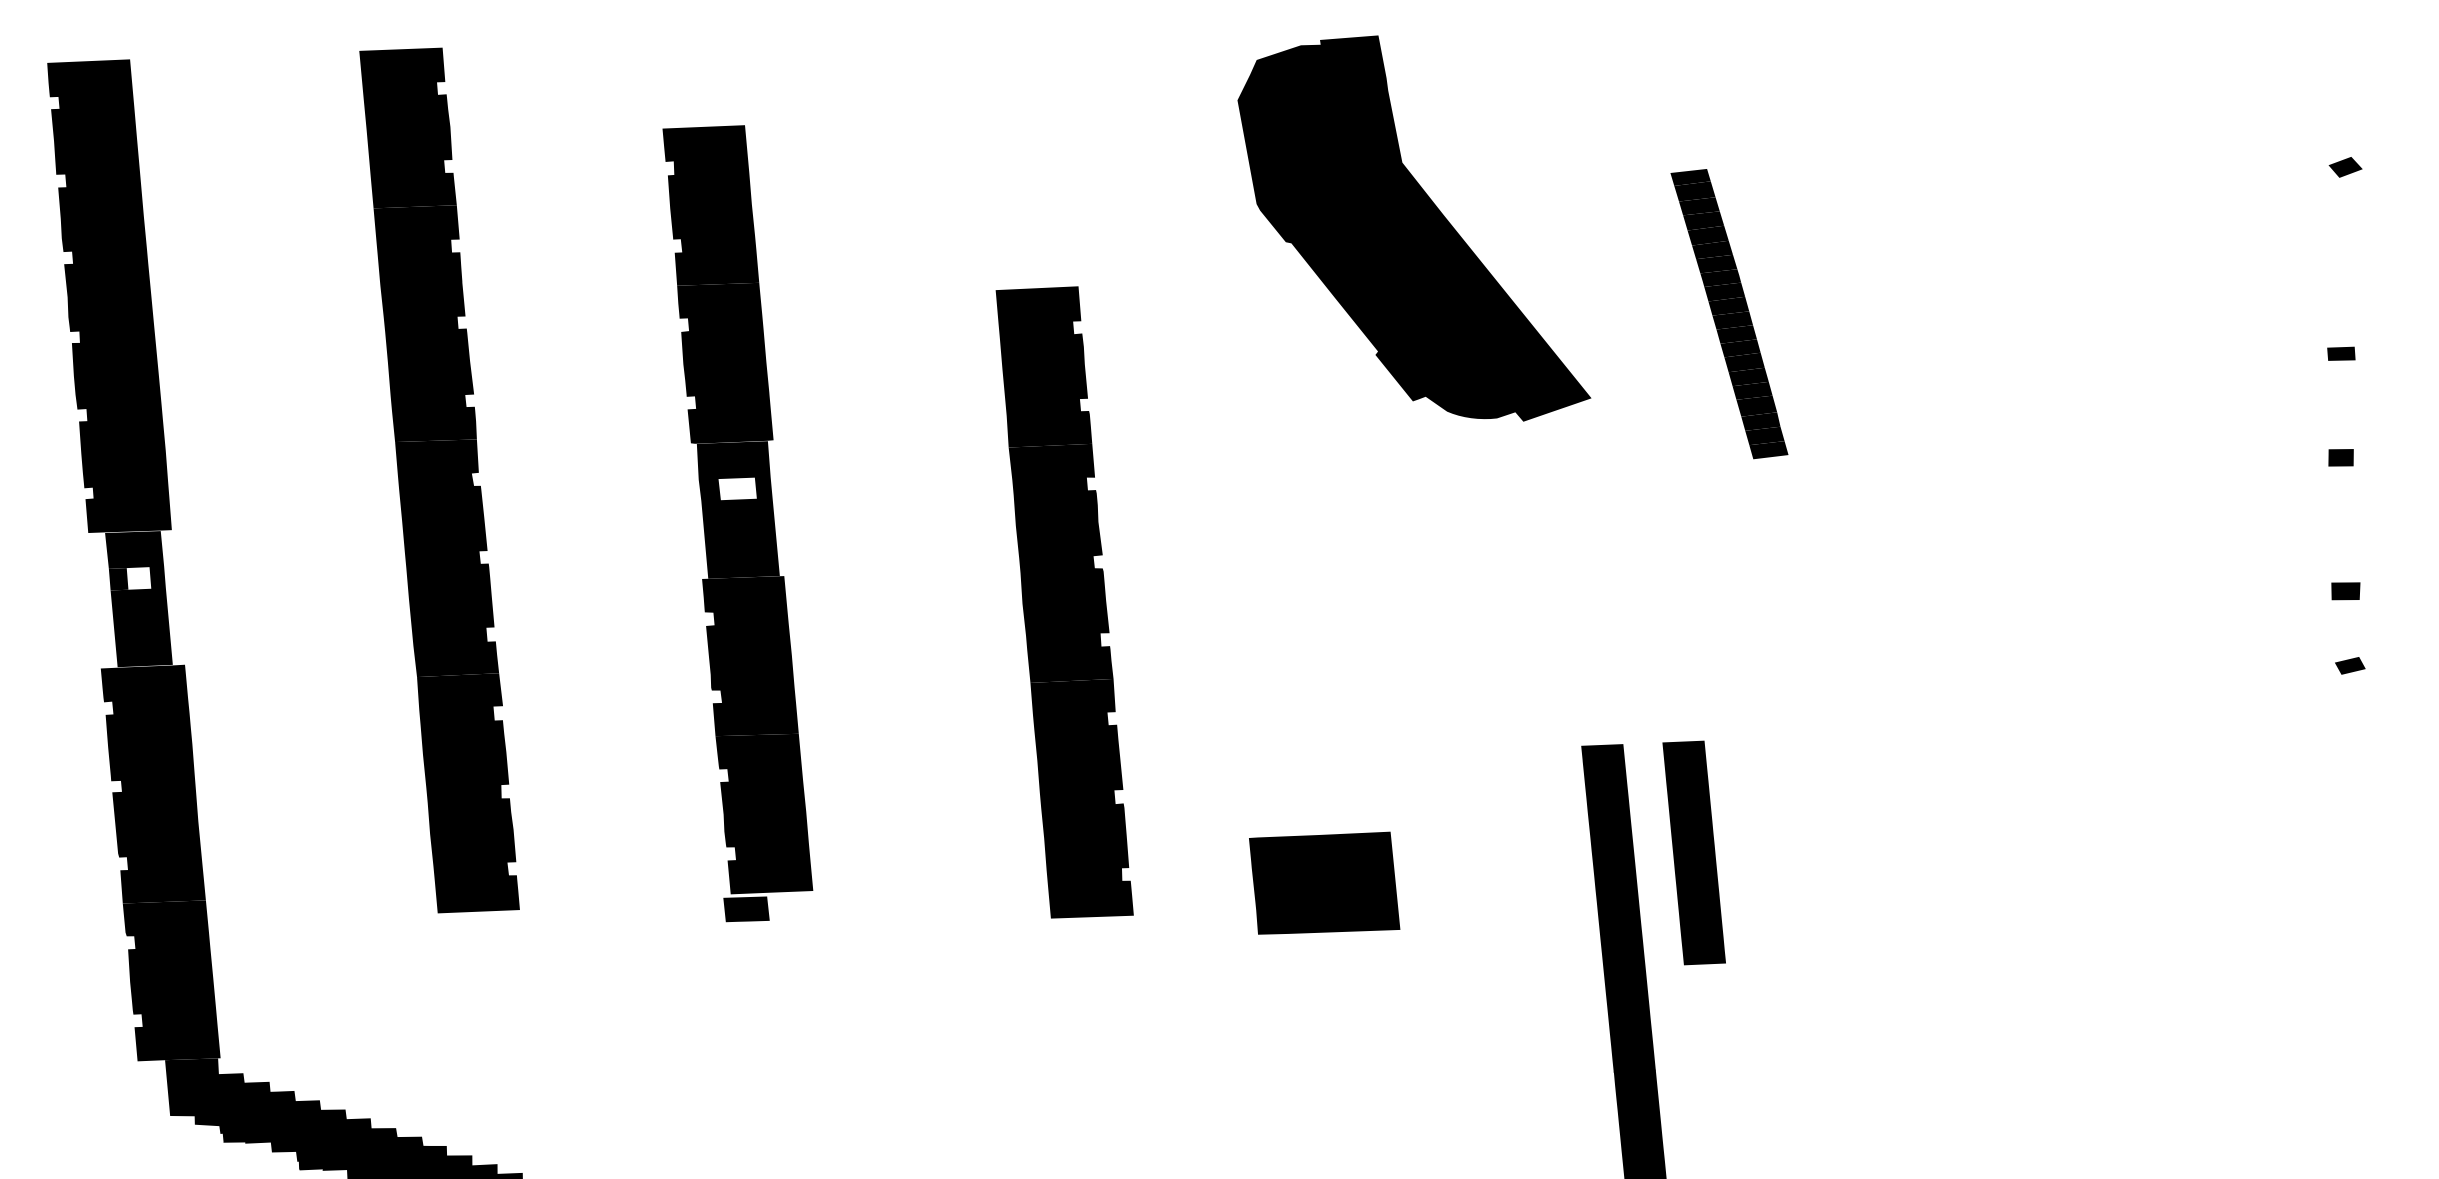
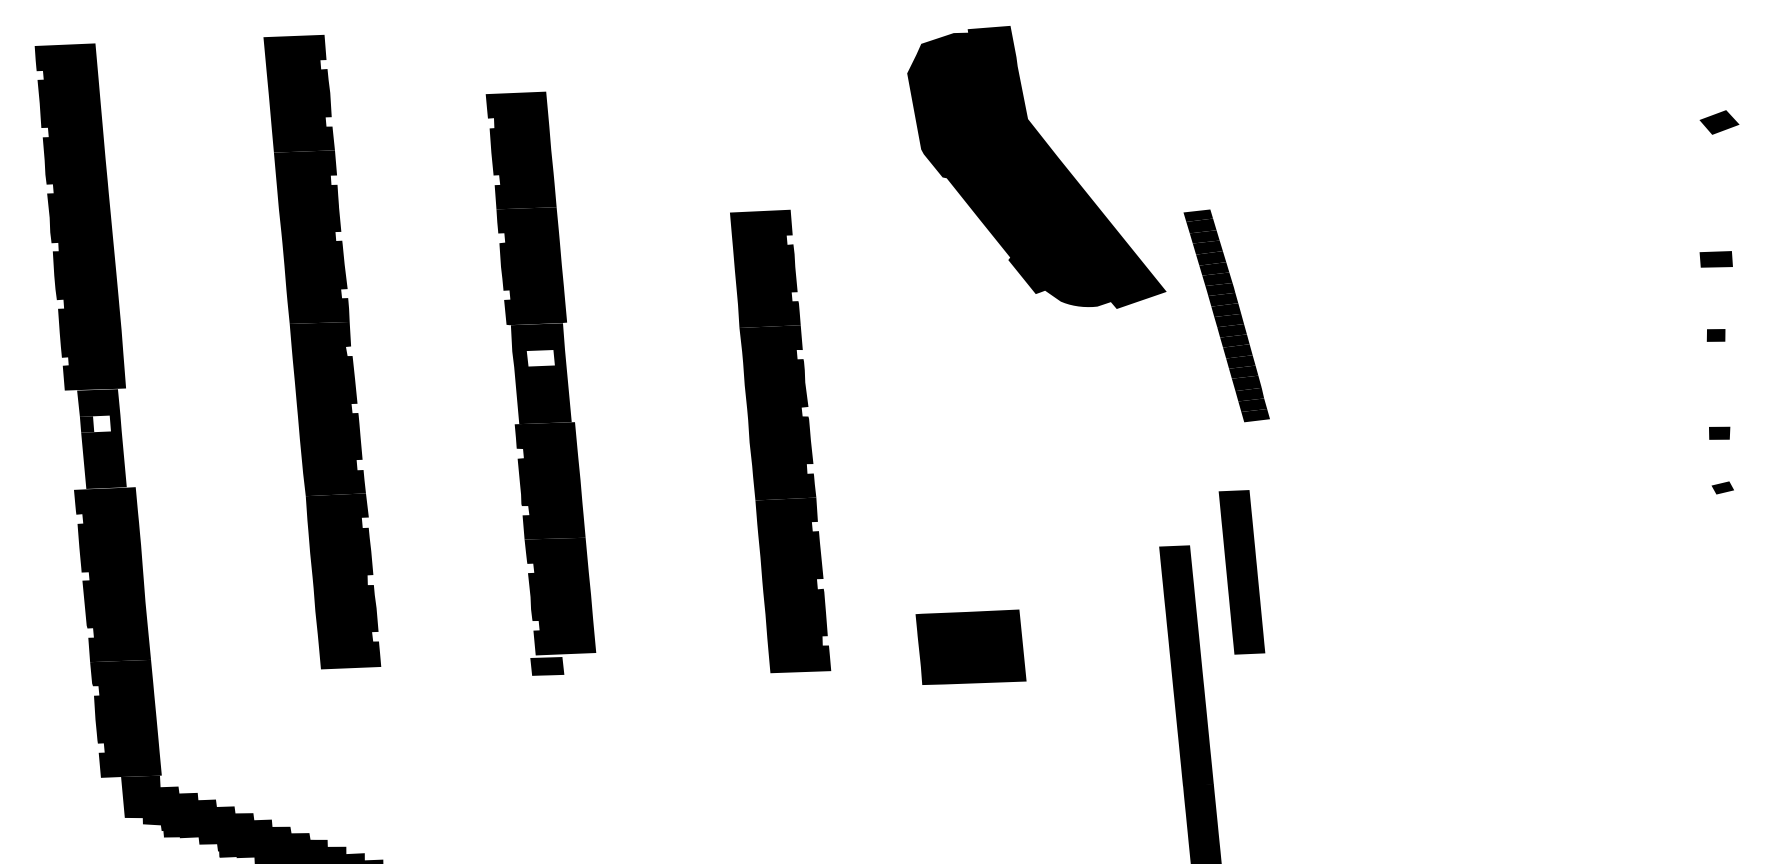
part: (2345, 167) -> (1719, 122), size x1.6
part: (1729, 314) -> (1226, 316), moved
part: (2341, 353) -> (1716, 259), size x1.6
part: (1693, 852) -> (1241, 572), moved

